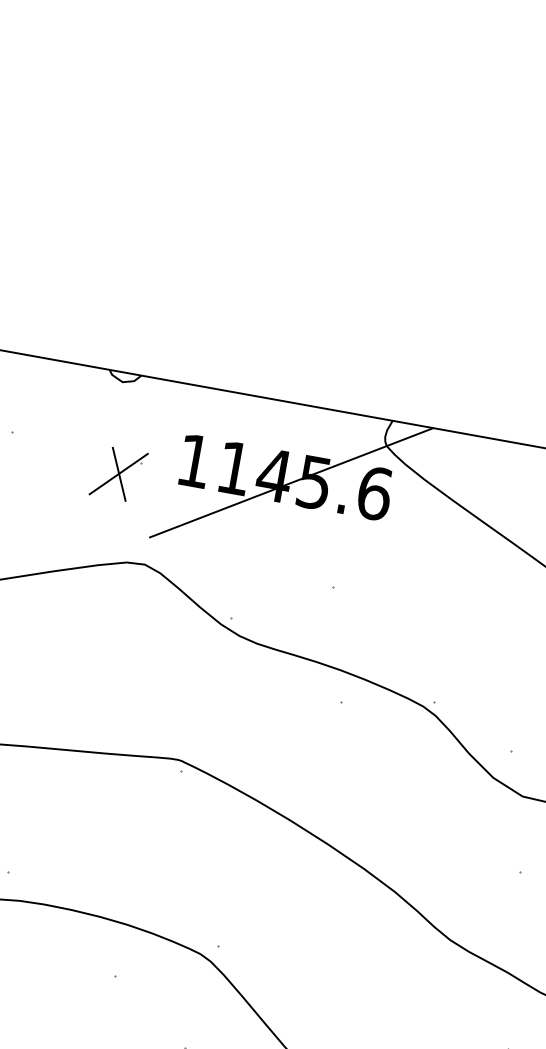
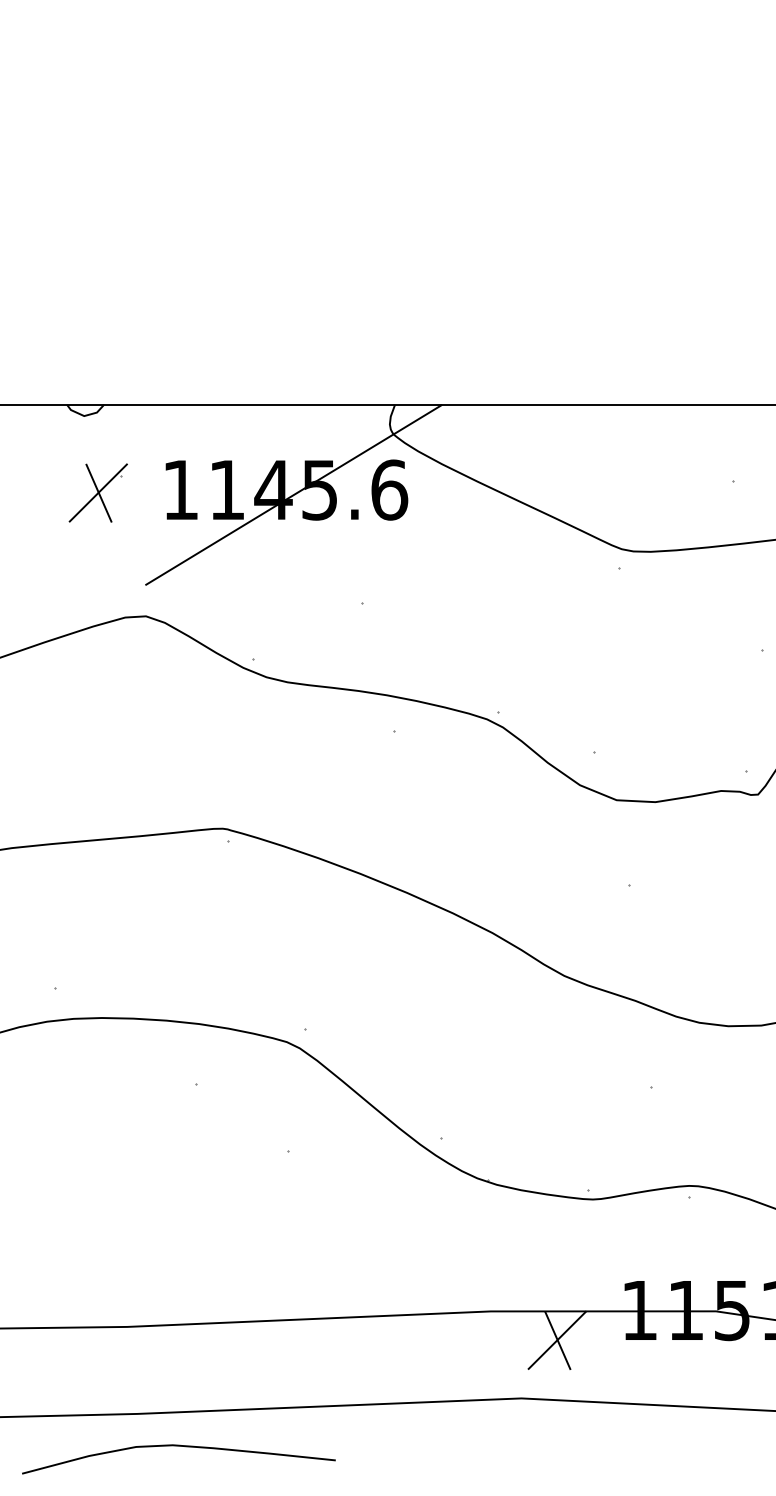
part: (118, 473) -> (97, 492), moved

